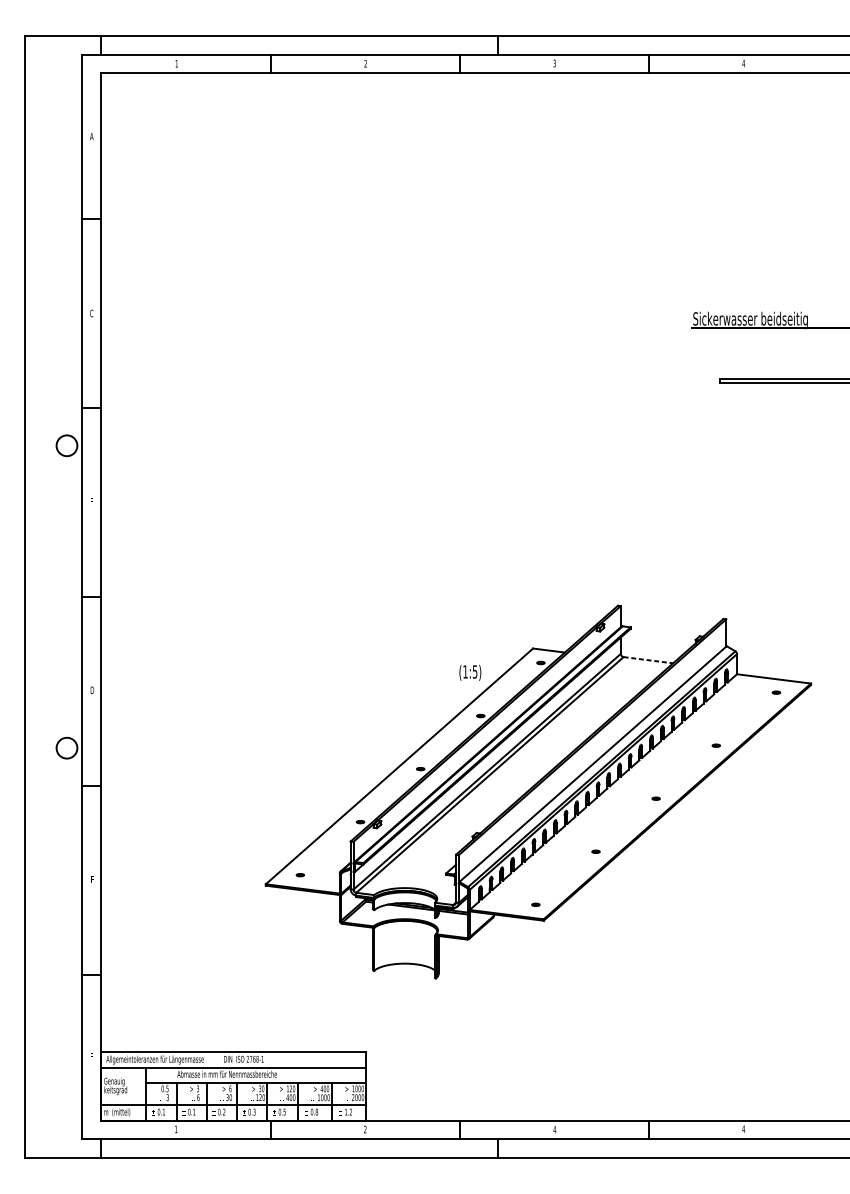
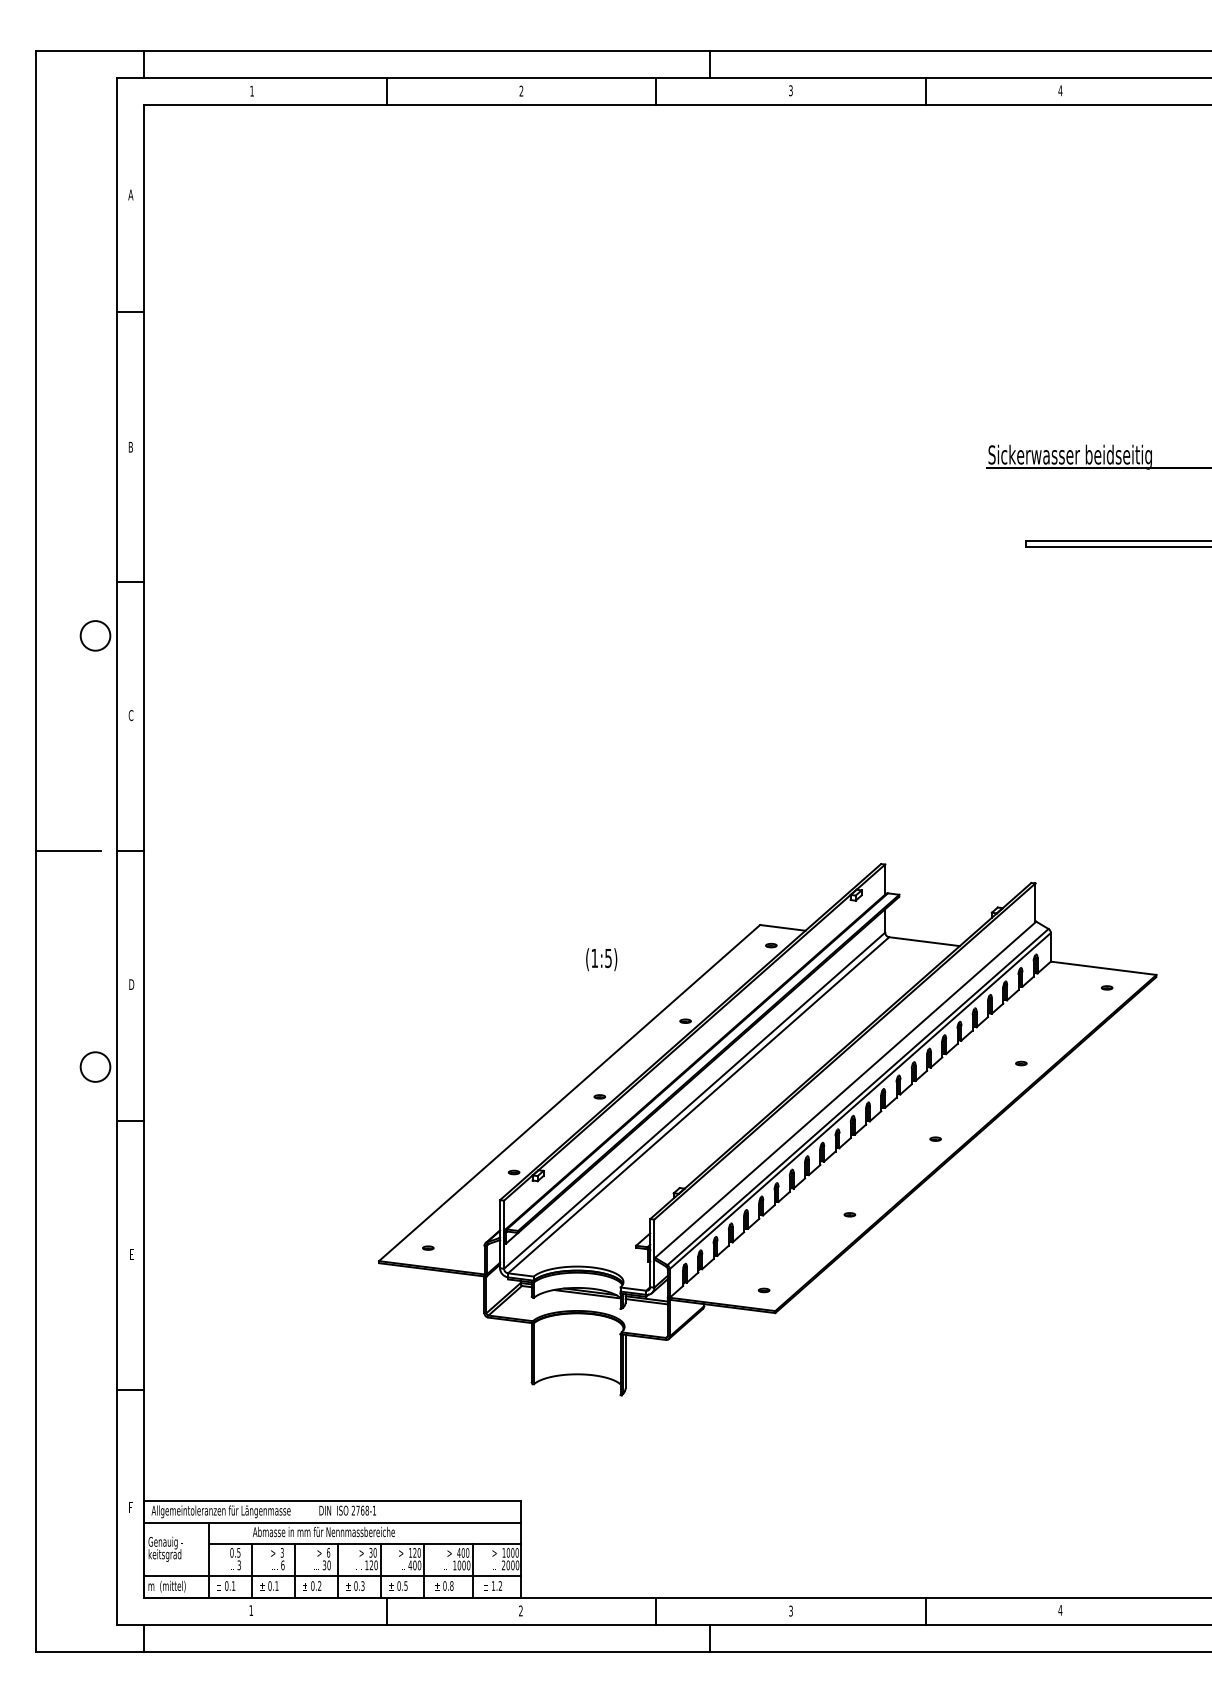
text: (91, 312) -> (130, 446), C -> B
text: (91, 501) -> (130, 715), F -> C
line: (48, 597) -> (68, 851), added
line: (648, 660) -> (924, 941), dashed -> solid
text: (470, 672) -> (601, 959), moved
text: (555, 1129) -> (791, 1610), 4 -> 3

